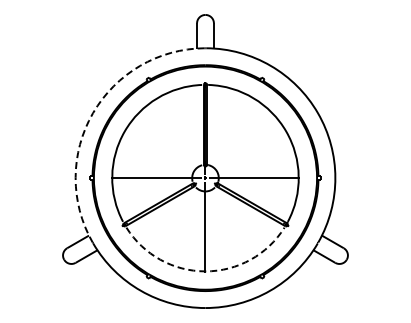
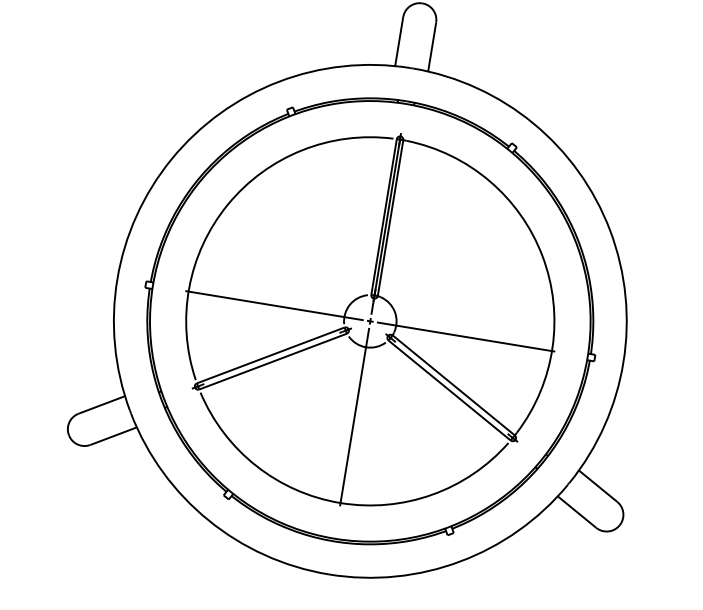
arc: (93, 113) -> (172, 159), dashed -> solid
arc: (205, 271) -> (340, 503), dashed -> solid

